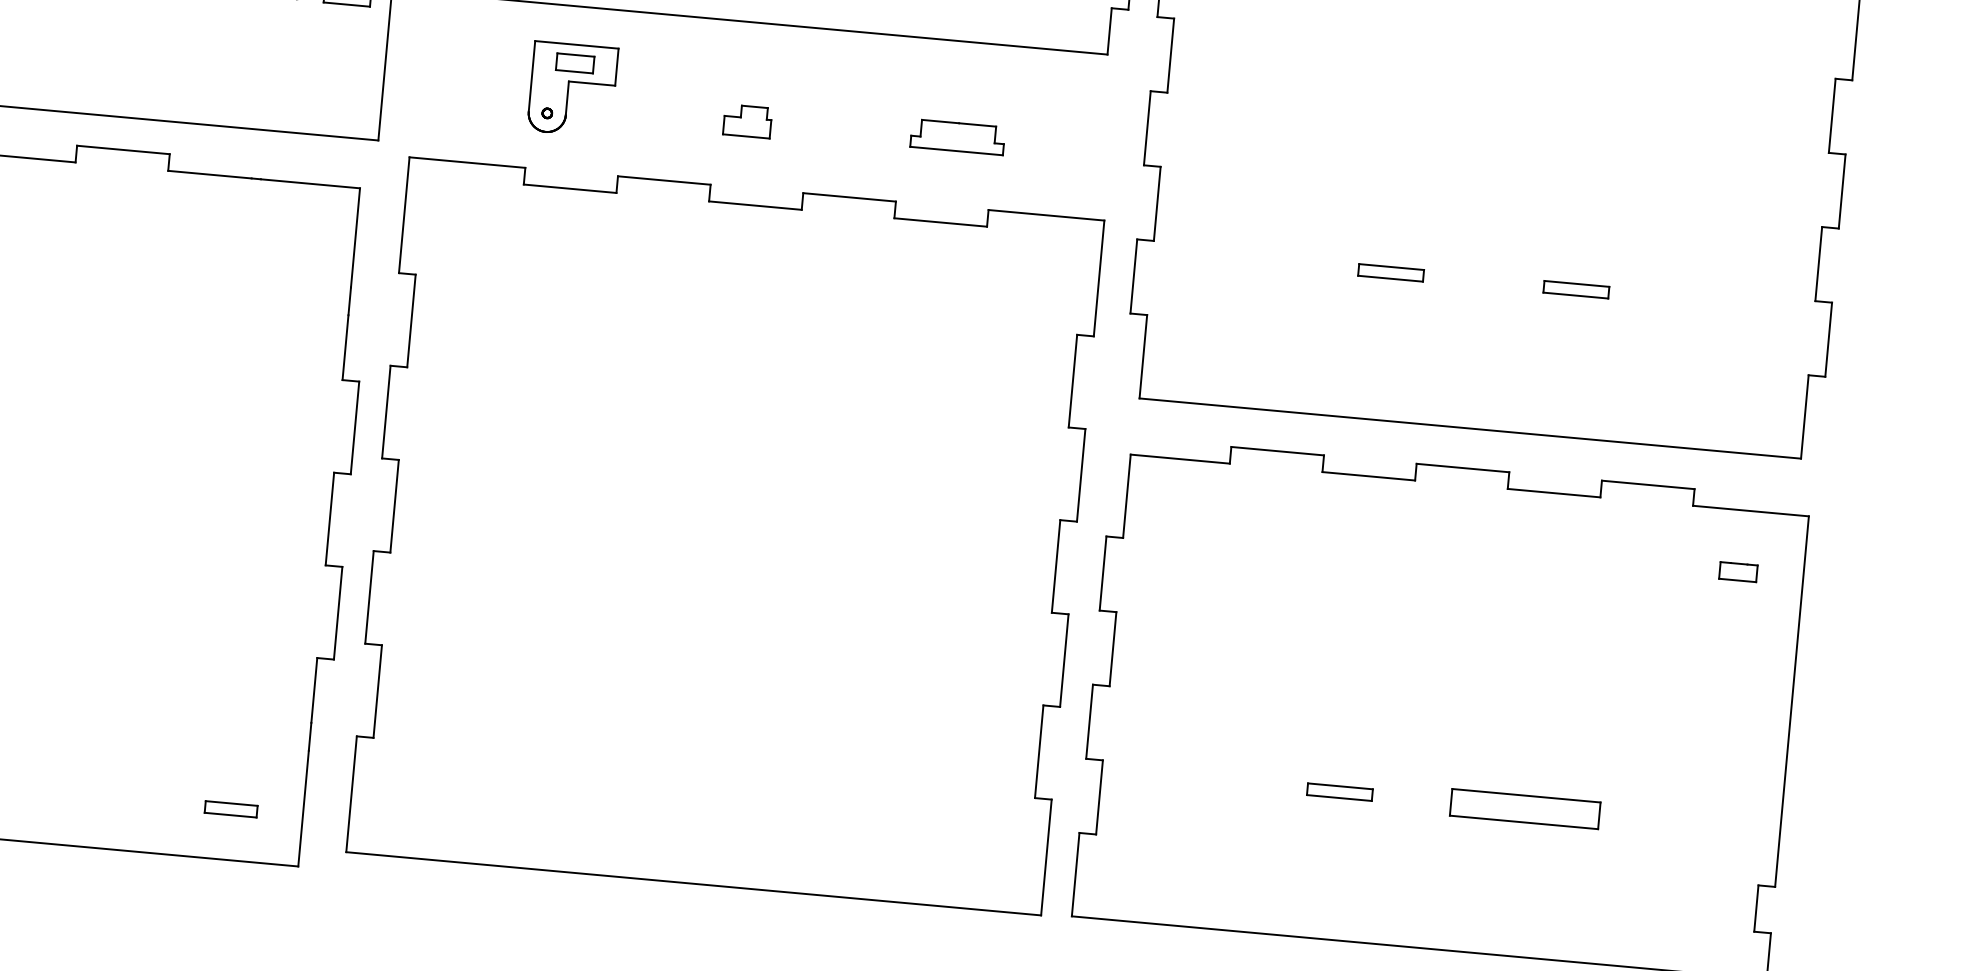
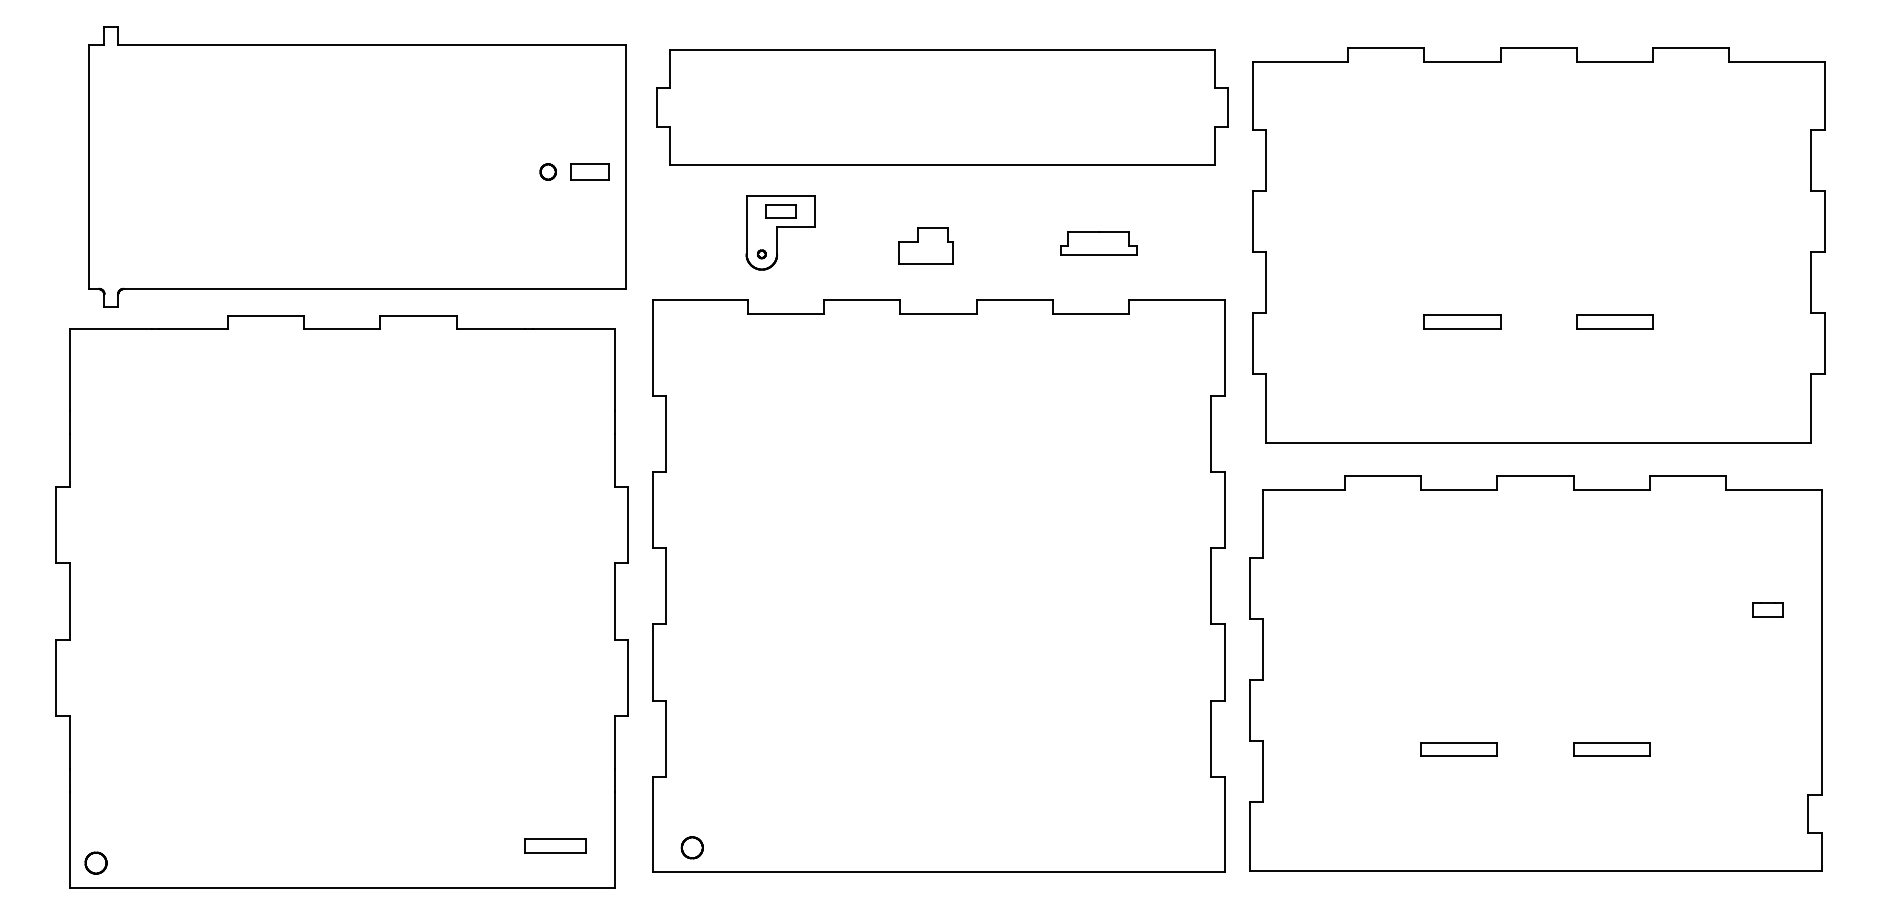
part: (747, 120) -> (925, 245), size x1.43
part: (1391, 272) -> (1462, 321), size x1.43
part: (1575, 289) -> (1614, 321), size x1.43
part: (1737, 571) -> (1767, 609), moved
part: (1339, 792) -> (1458, 749), size x1.43
part: (231, 808) -> (555, 845), size x1.43
part: (1524, 809) -> (1611, 749), size x0.62
part: (396, 826) -> (691, 847), added

